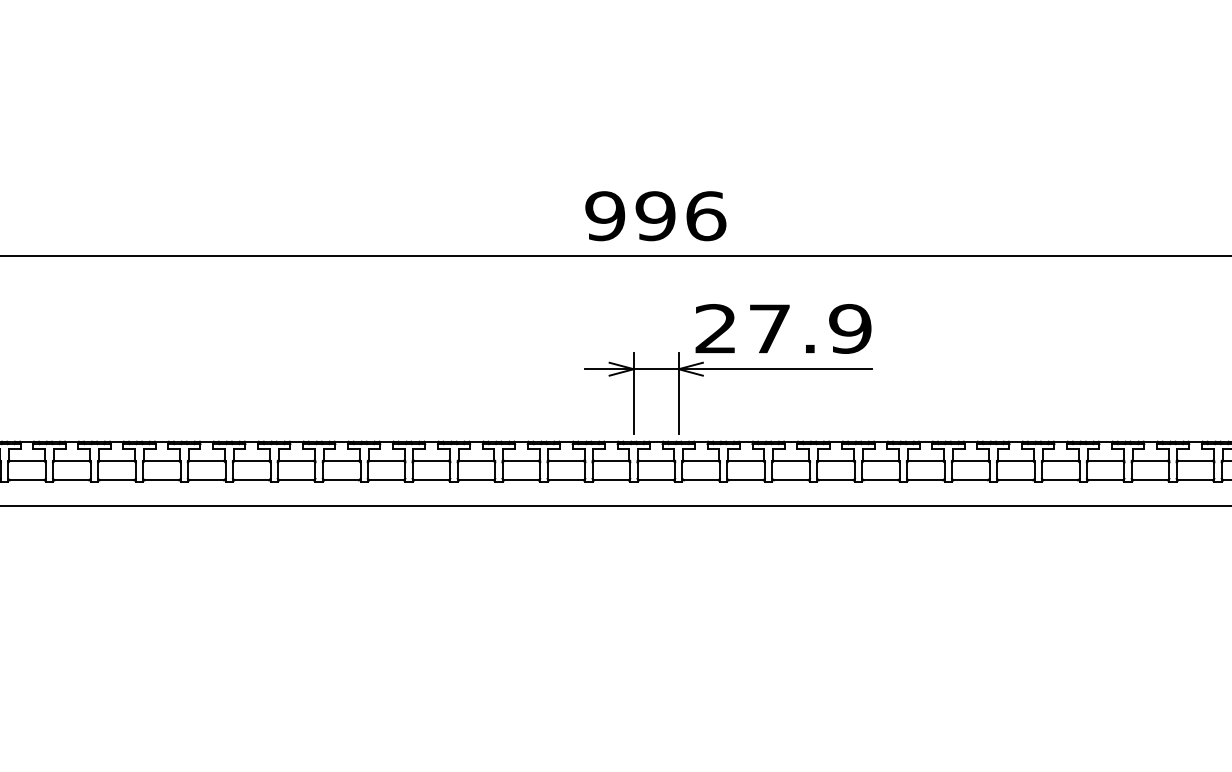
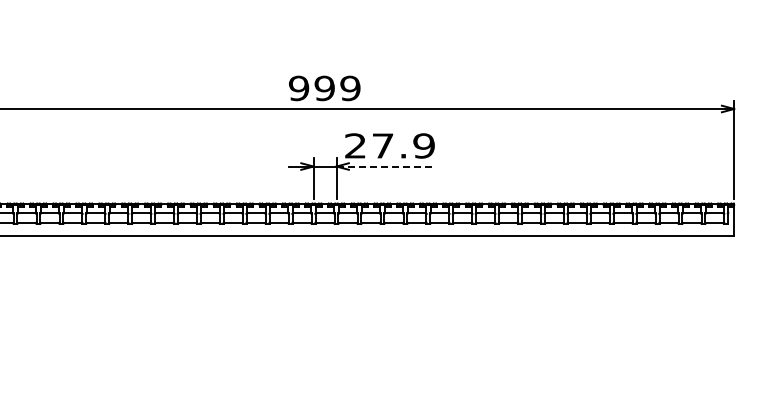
text: (706, 216) -> (350, 88), 996 -> 999
line: (776, 369) -> (386, 166), solid -> dashed

